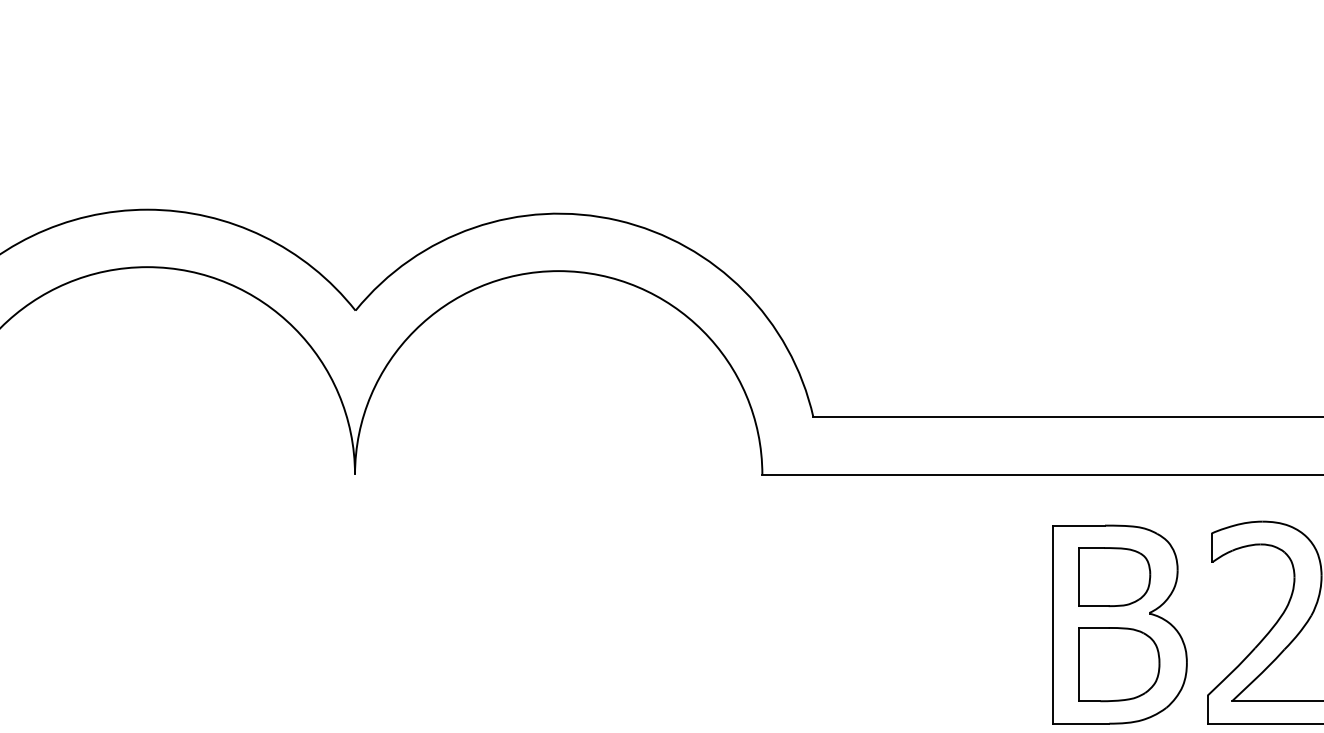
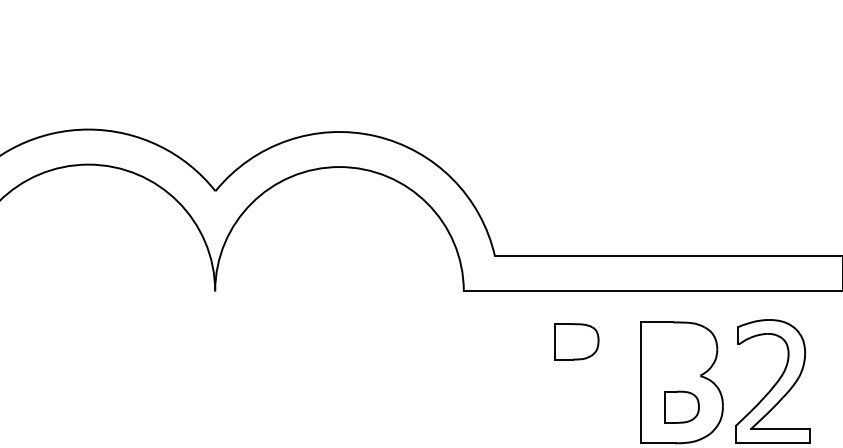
part: (1114, 576) -> (576, 341), moved
part: (1119, 665) -> (681, 407), size x0.7

